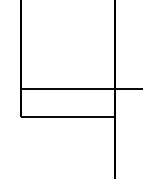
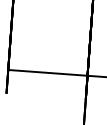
line: (68, 117) -> (46, 96), removed

